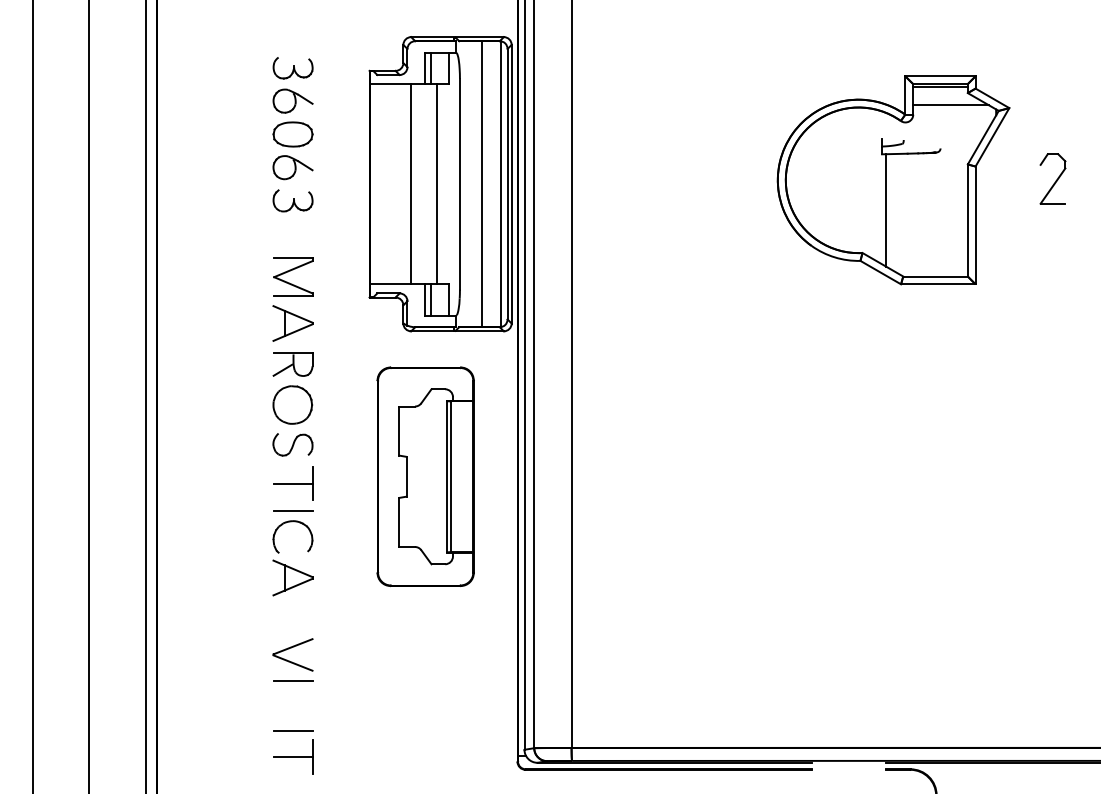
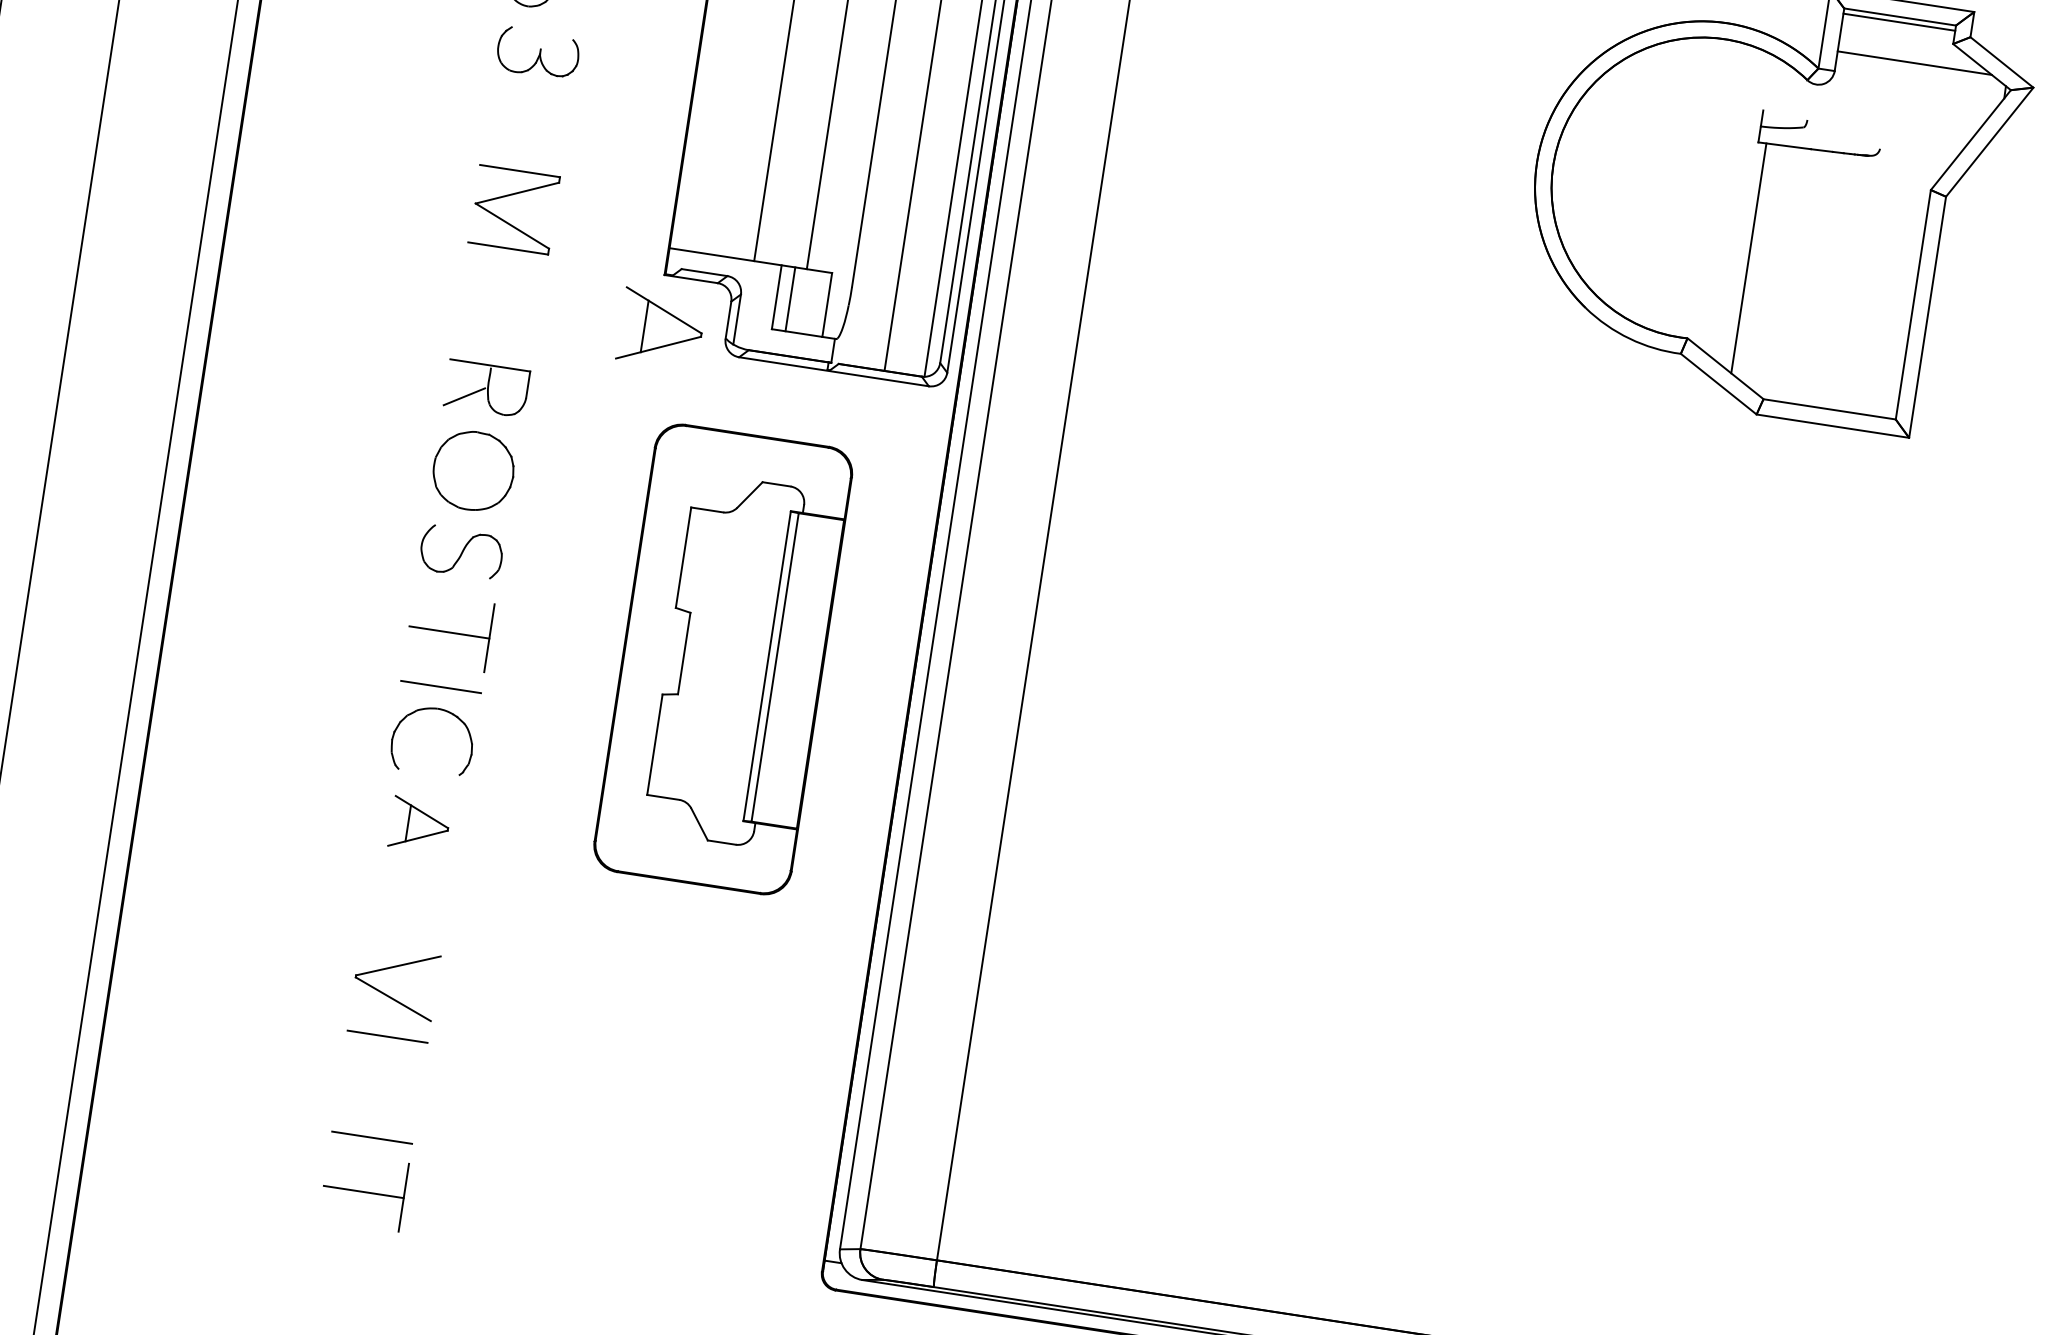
part: (292, 323) -> (660, 328), moved
part: (292, 577) -> (419, 823), size x0.7

